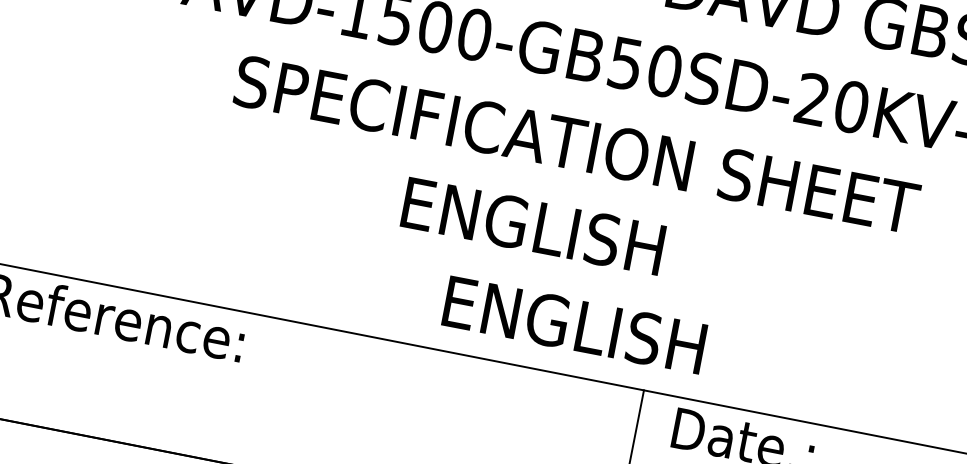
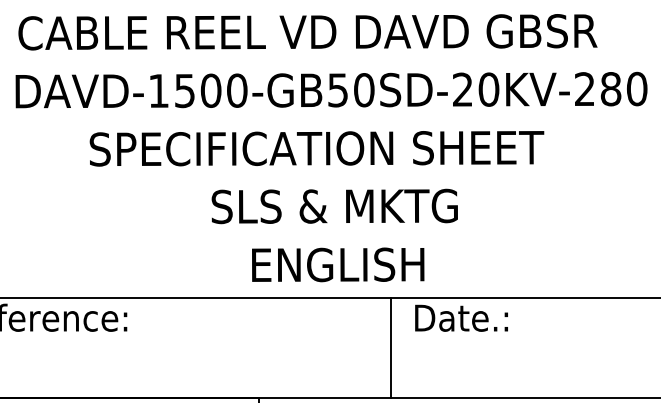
text: (586, 236) -> (334, 206), ENGLISH -> SLS & MKTG

